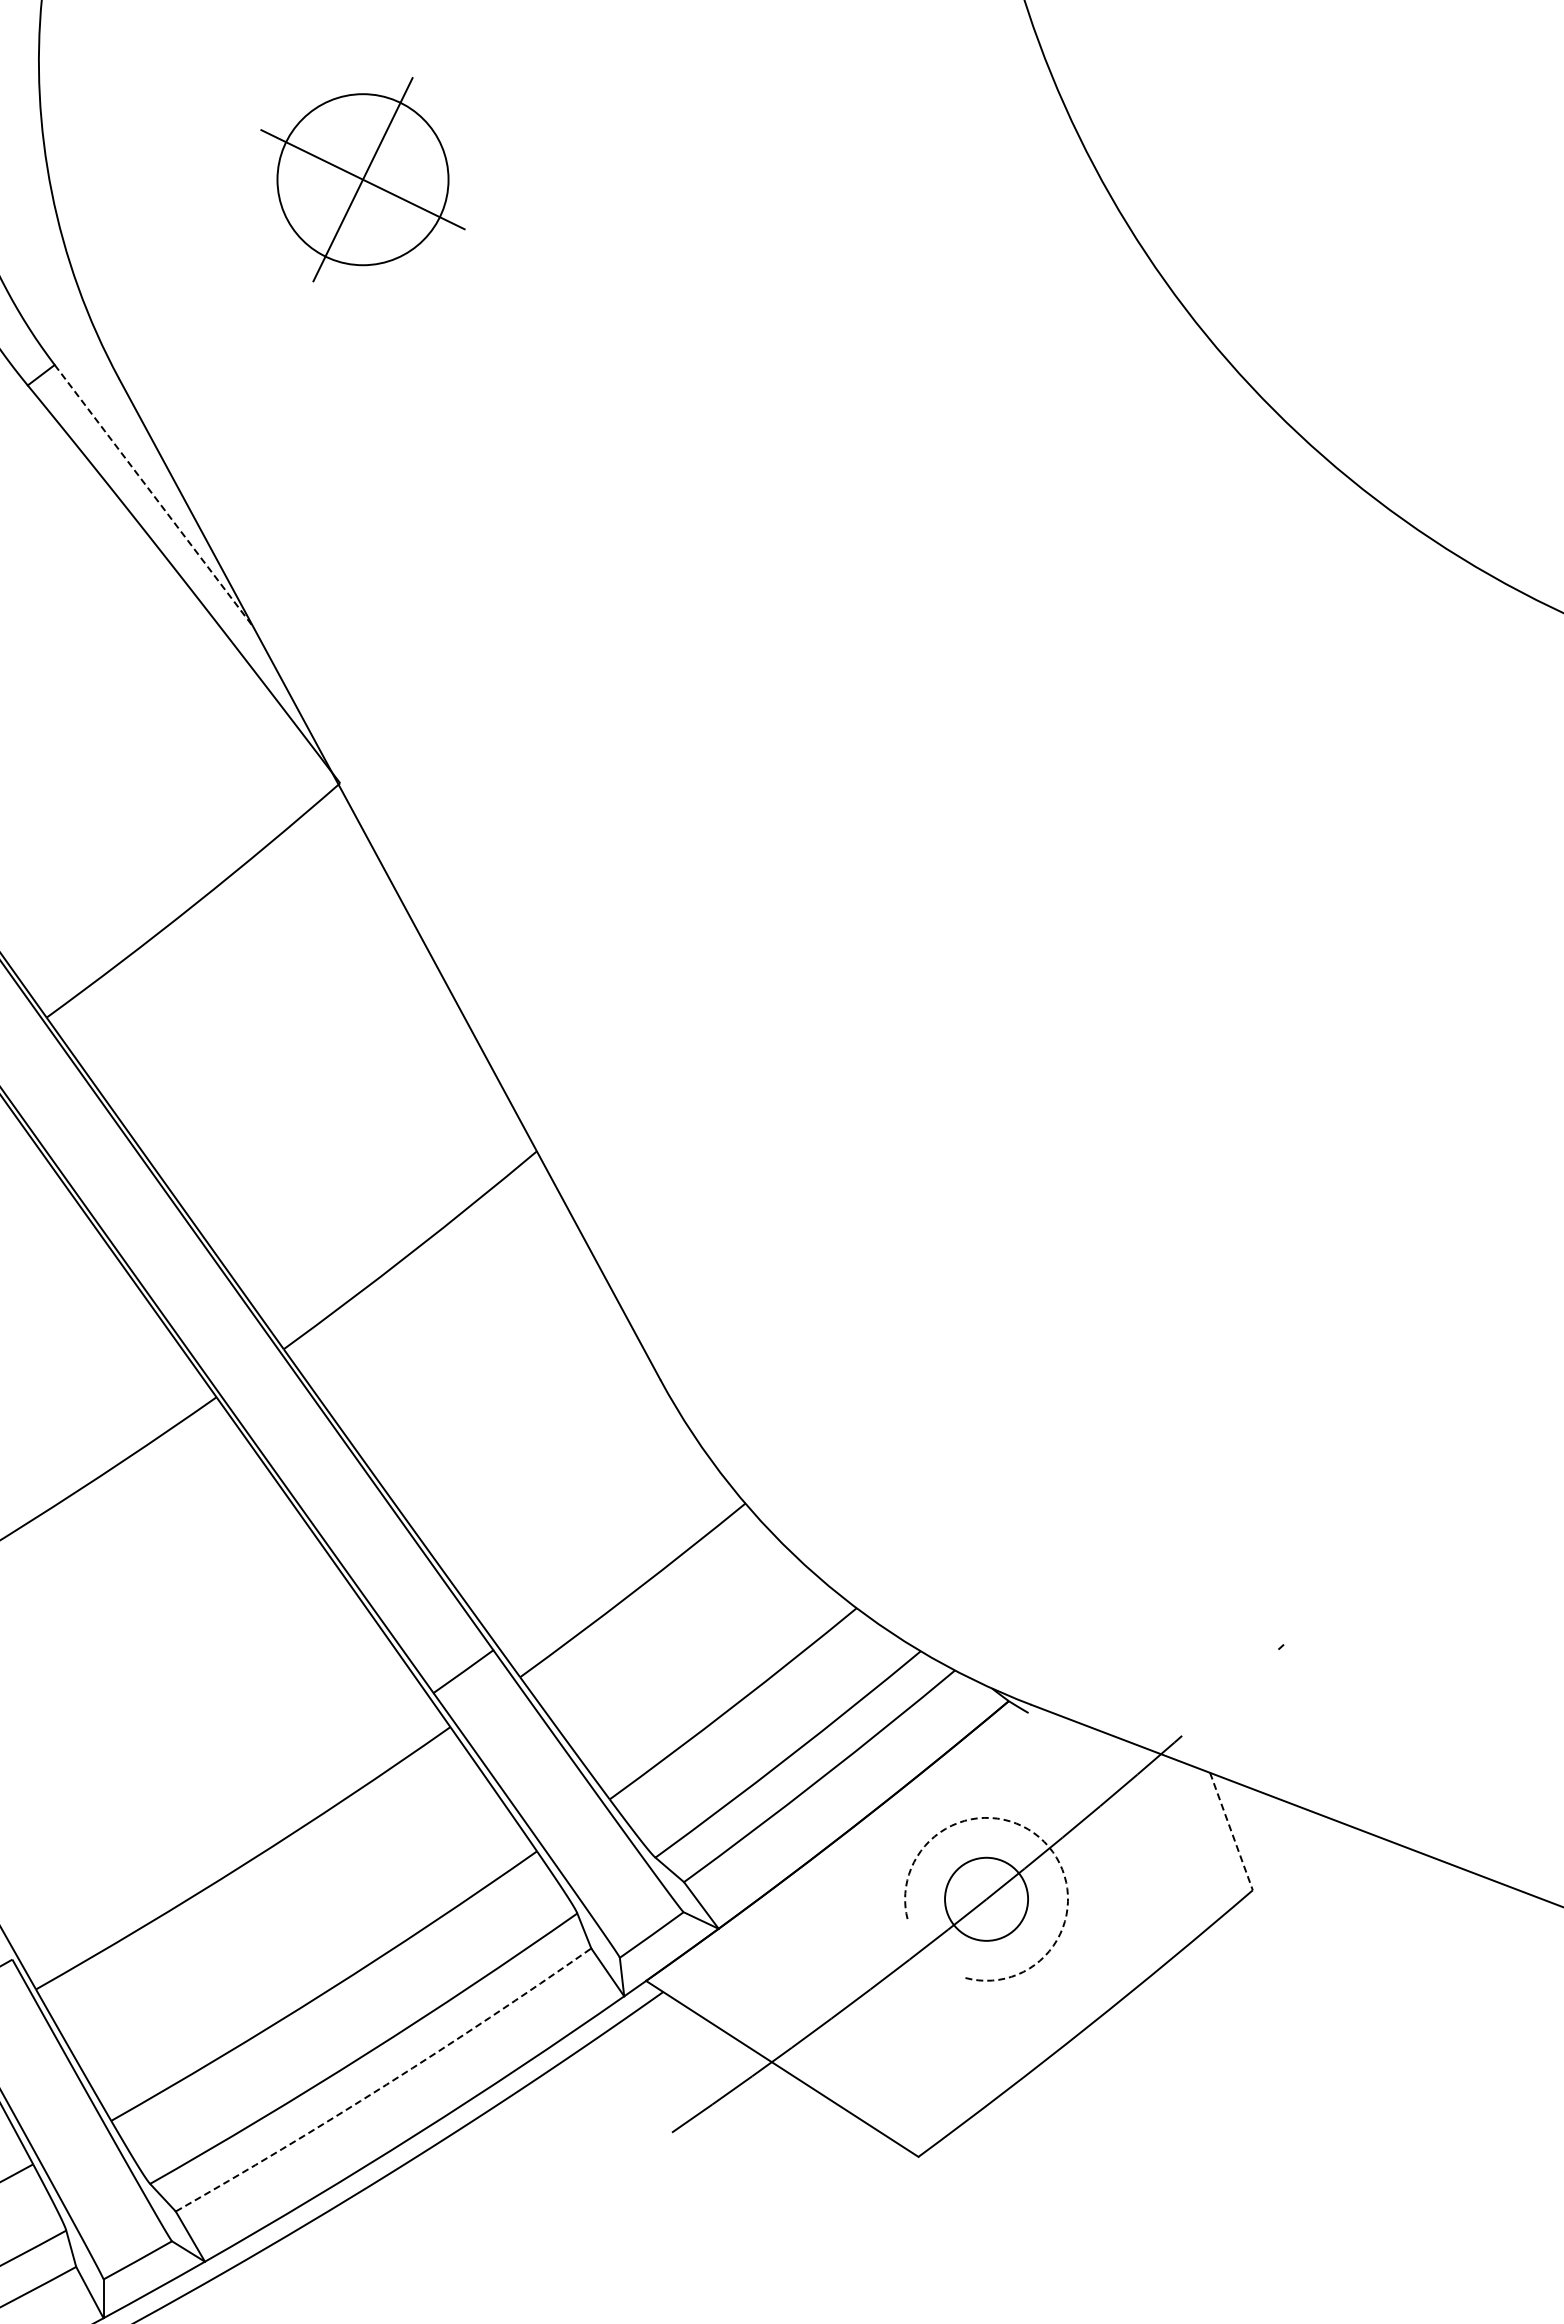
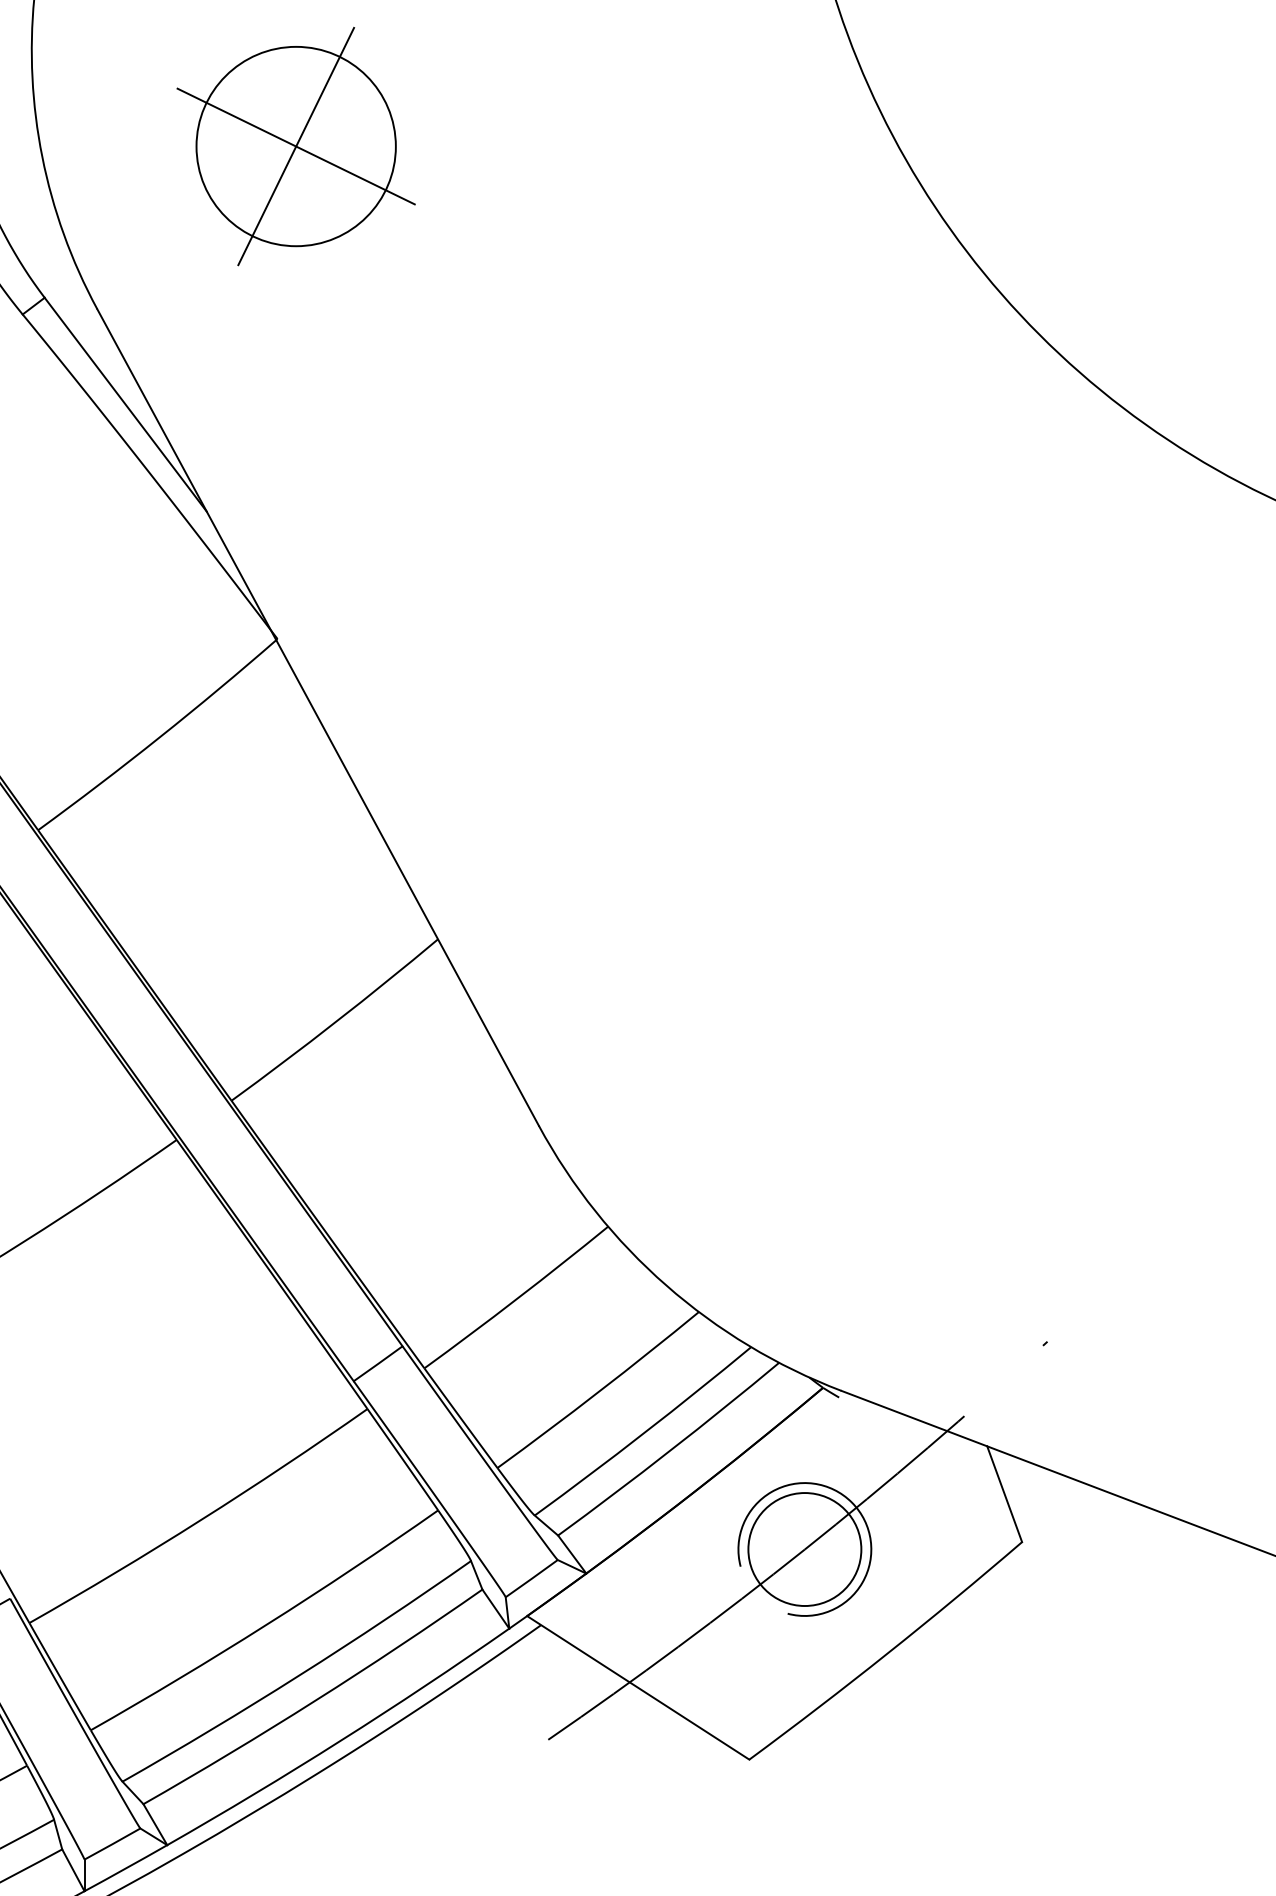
part: (362, 179) -> (295, 146), size x1.43
line: (154, 496) -> (126, 405), dashed -> solid
line: (1231, 1832) -> (1004, 1494), dashed -> solid
arc: (1044, 1841) -> (852, 1502), dashed -> solid
circle: (986, 1899) -> (804, 1549), size x1.67
arc: (386, 2084) -> (315, 1700), dashed -> solid

